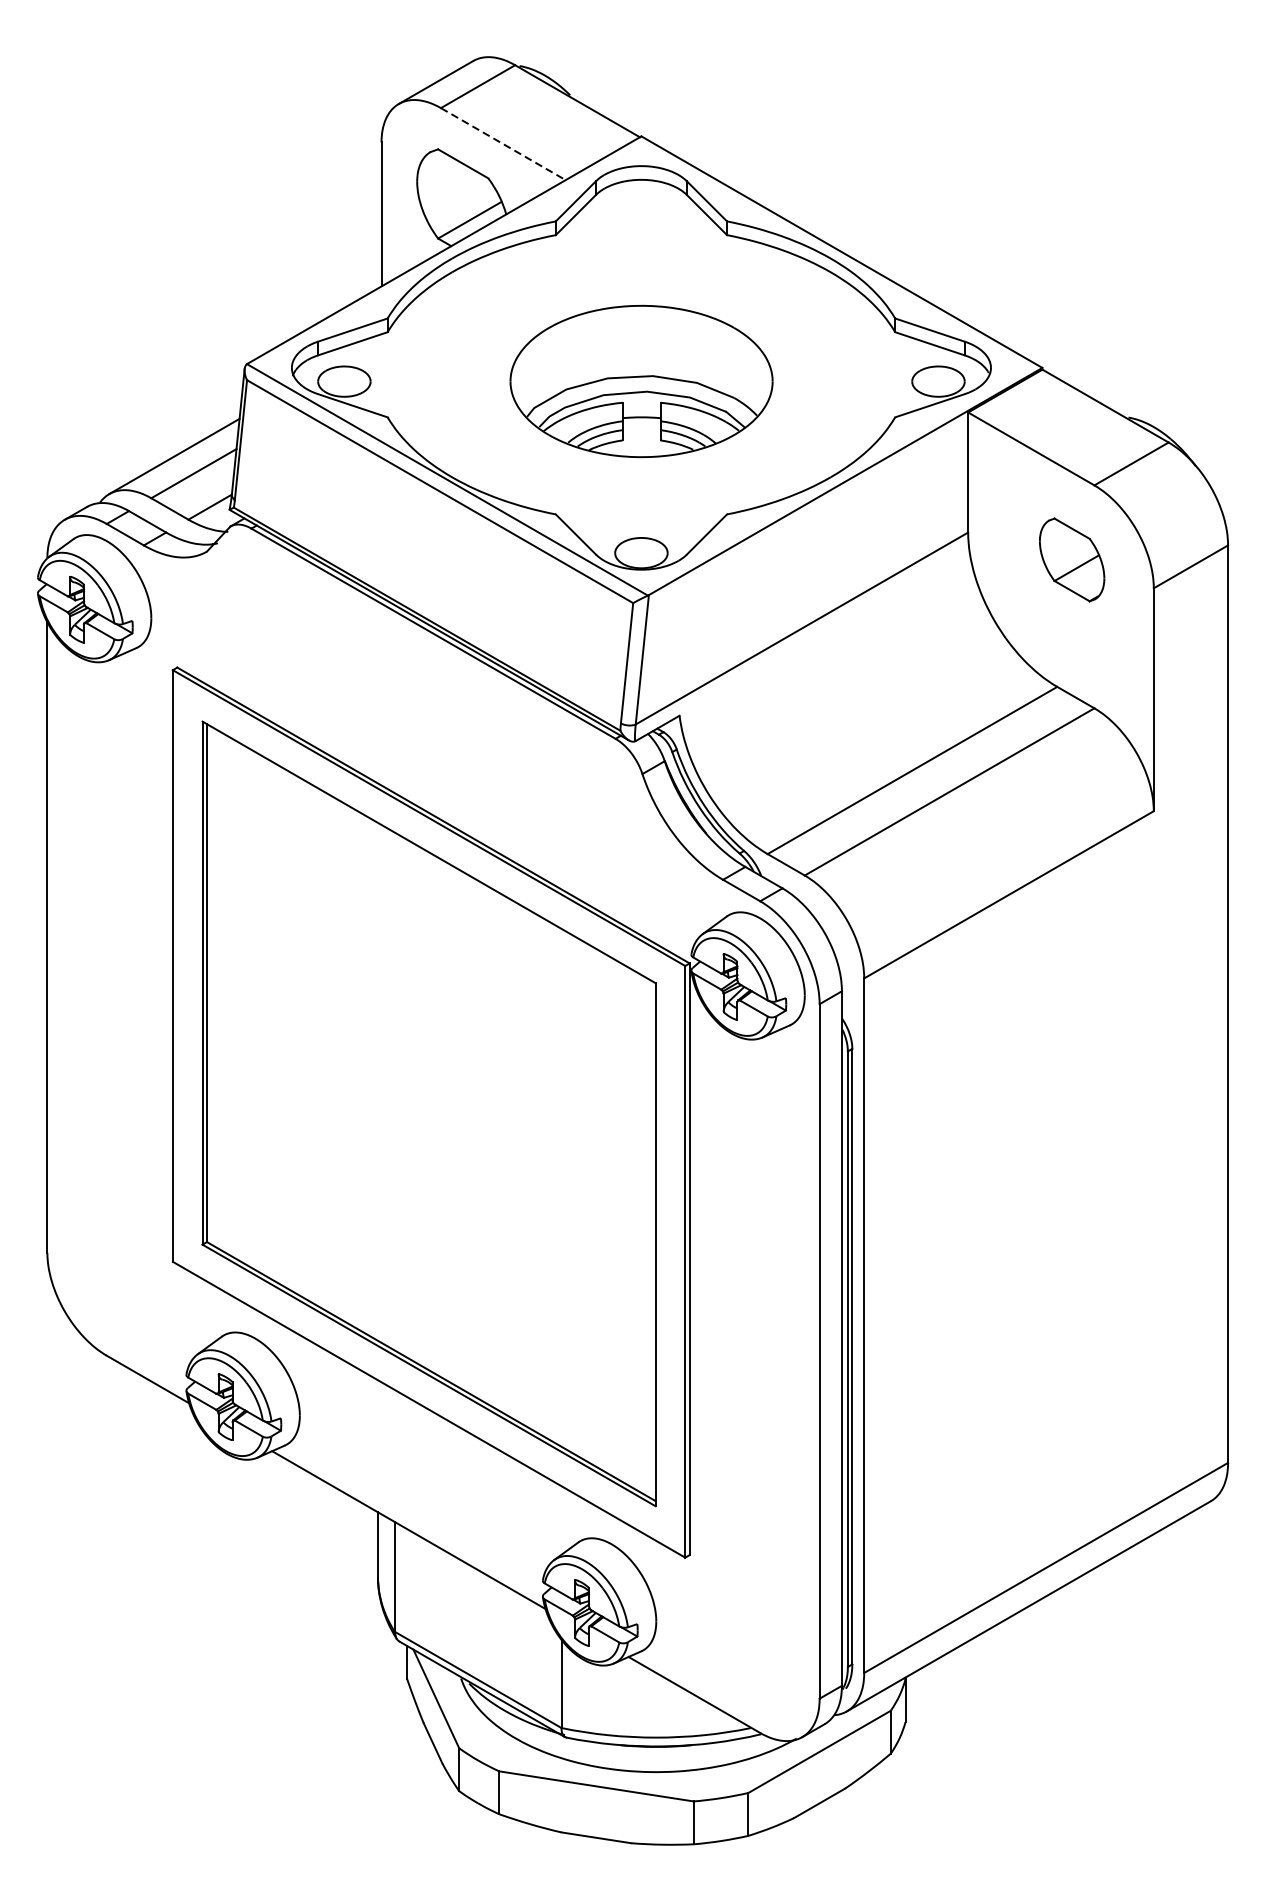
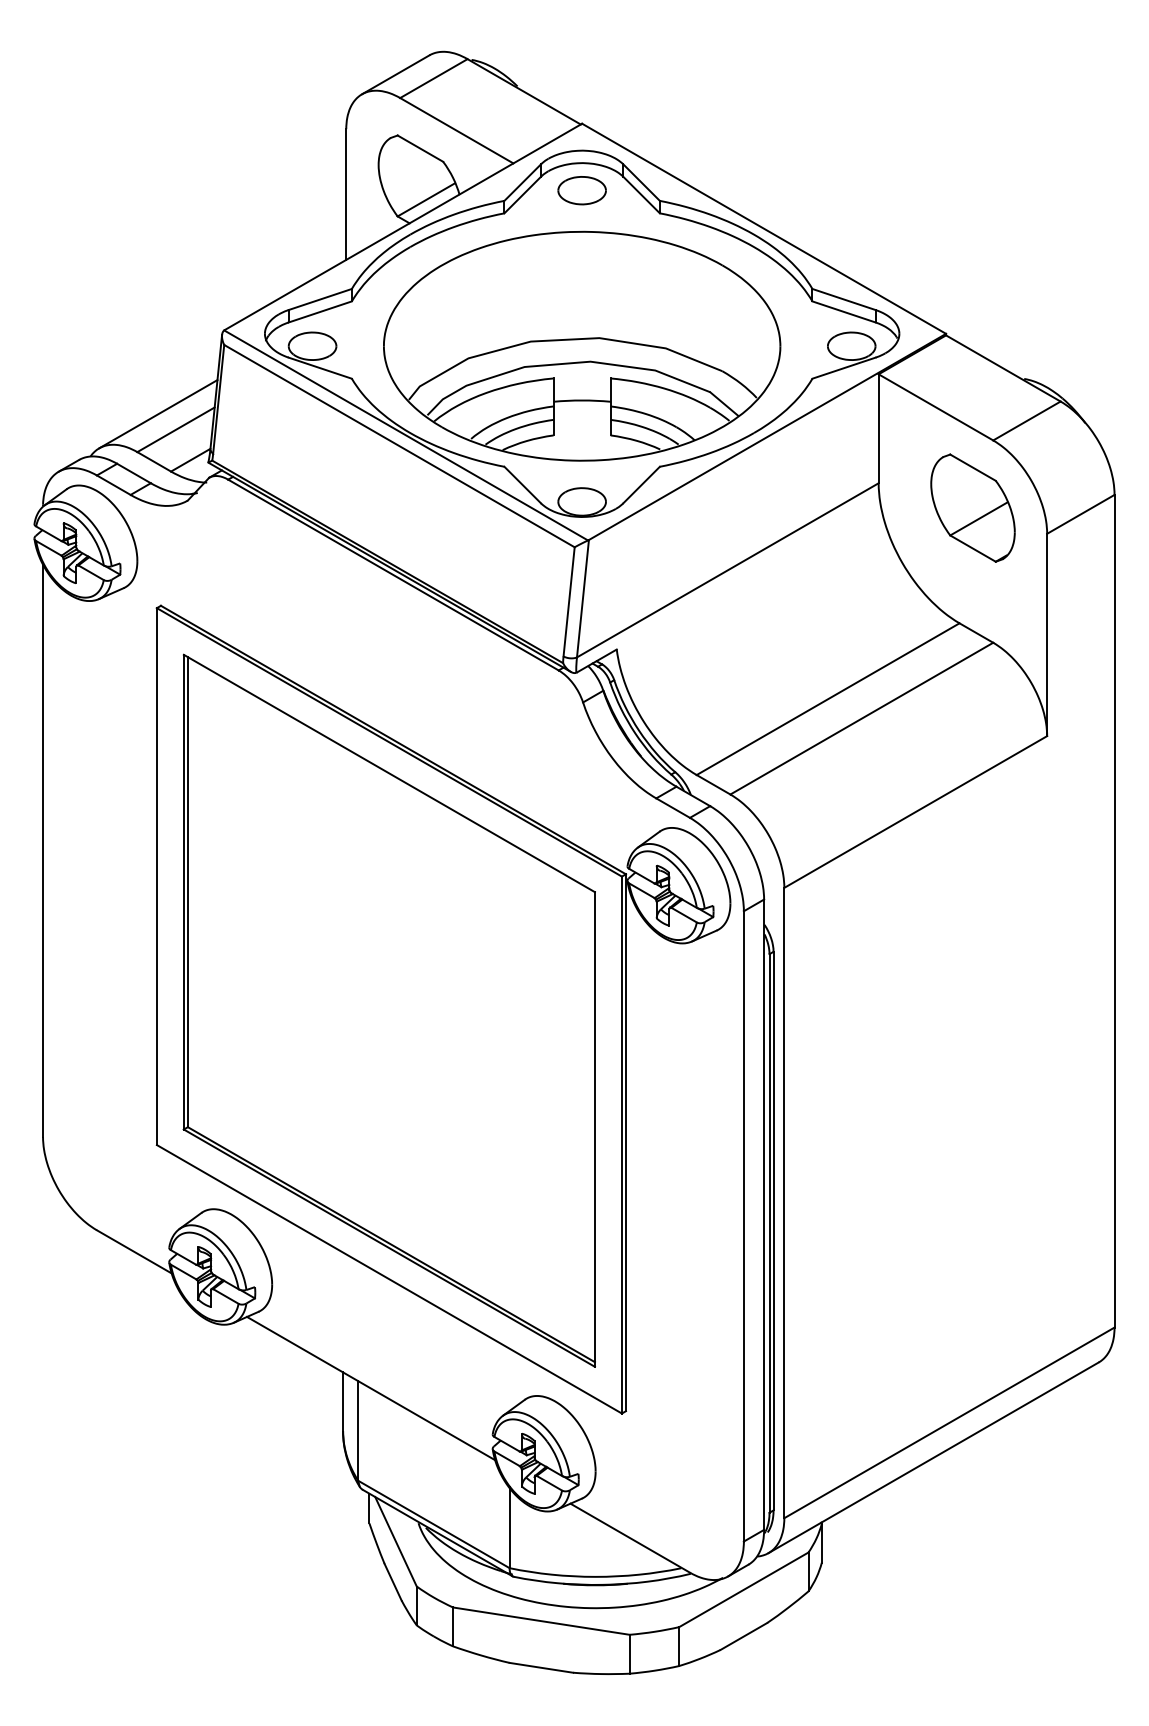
line: (504, 143) -> (457, 130), dashed -> solid
part: (640, 209) -> (581, 190), added
part: (641, 380) -> (582, 345), size x1.67
part: (1071, 559) -> (972, 507), size x1.43

